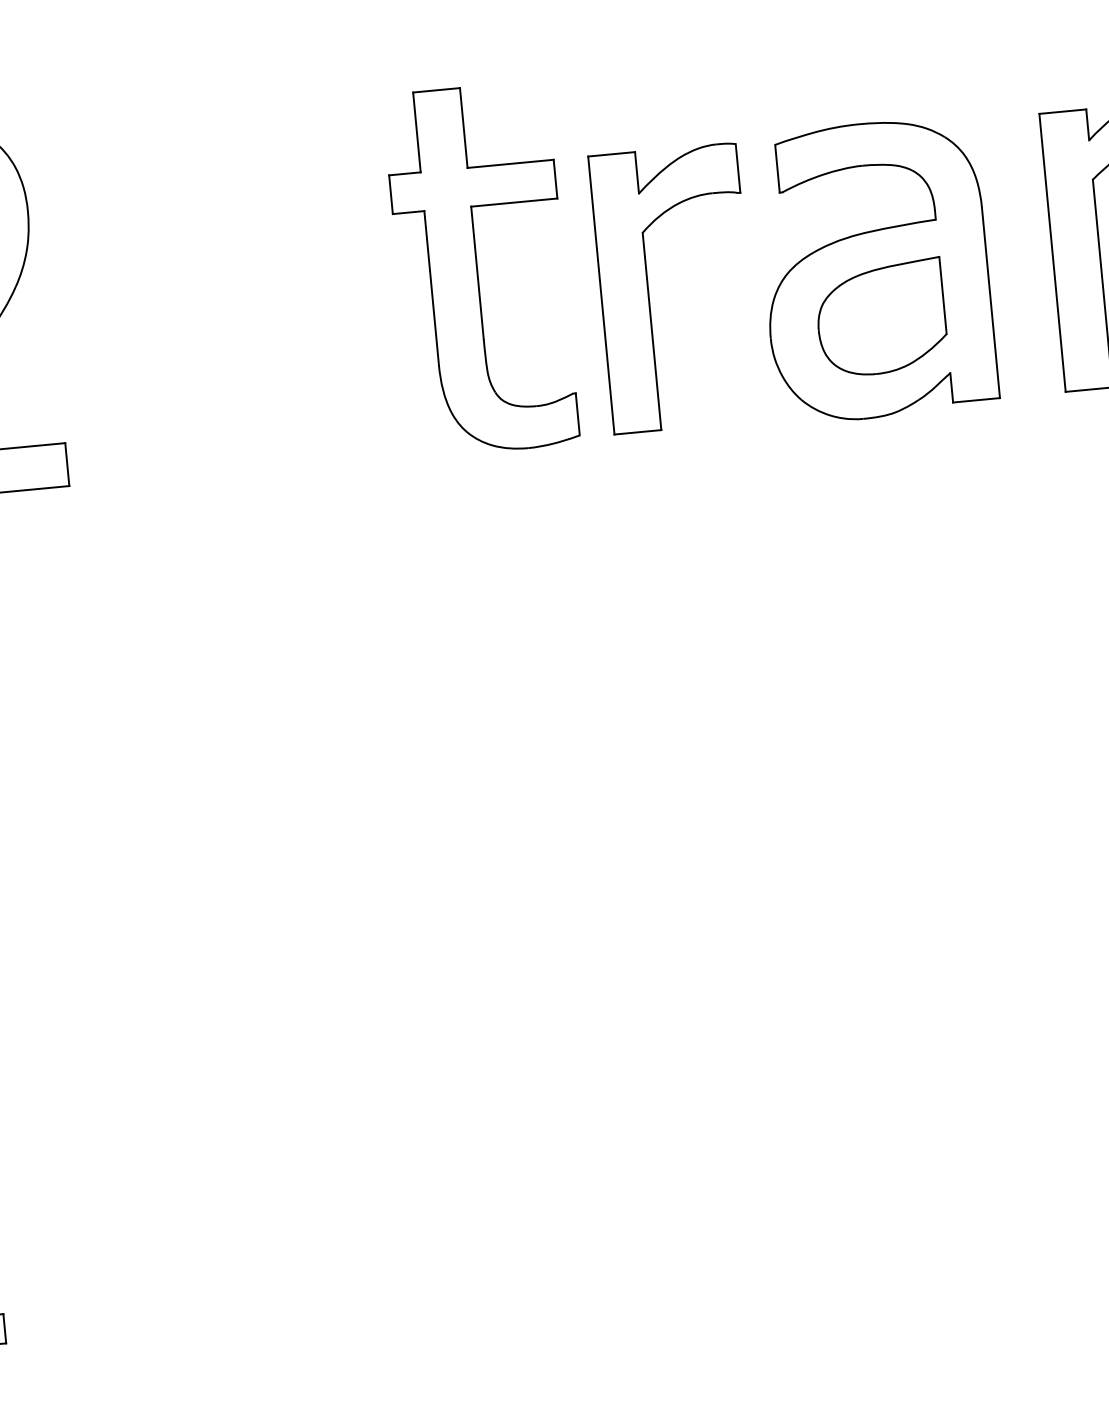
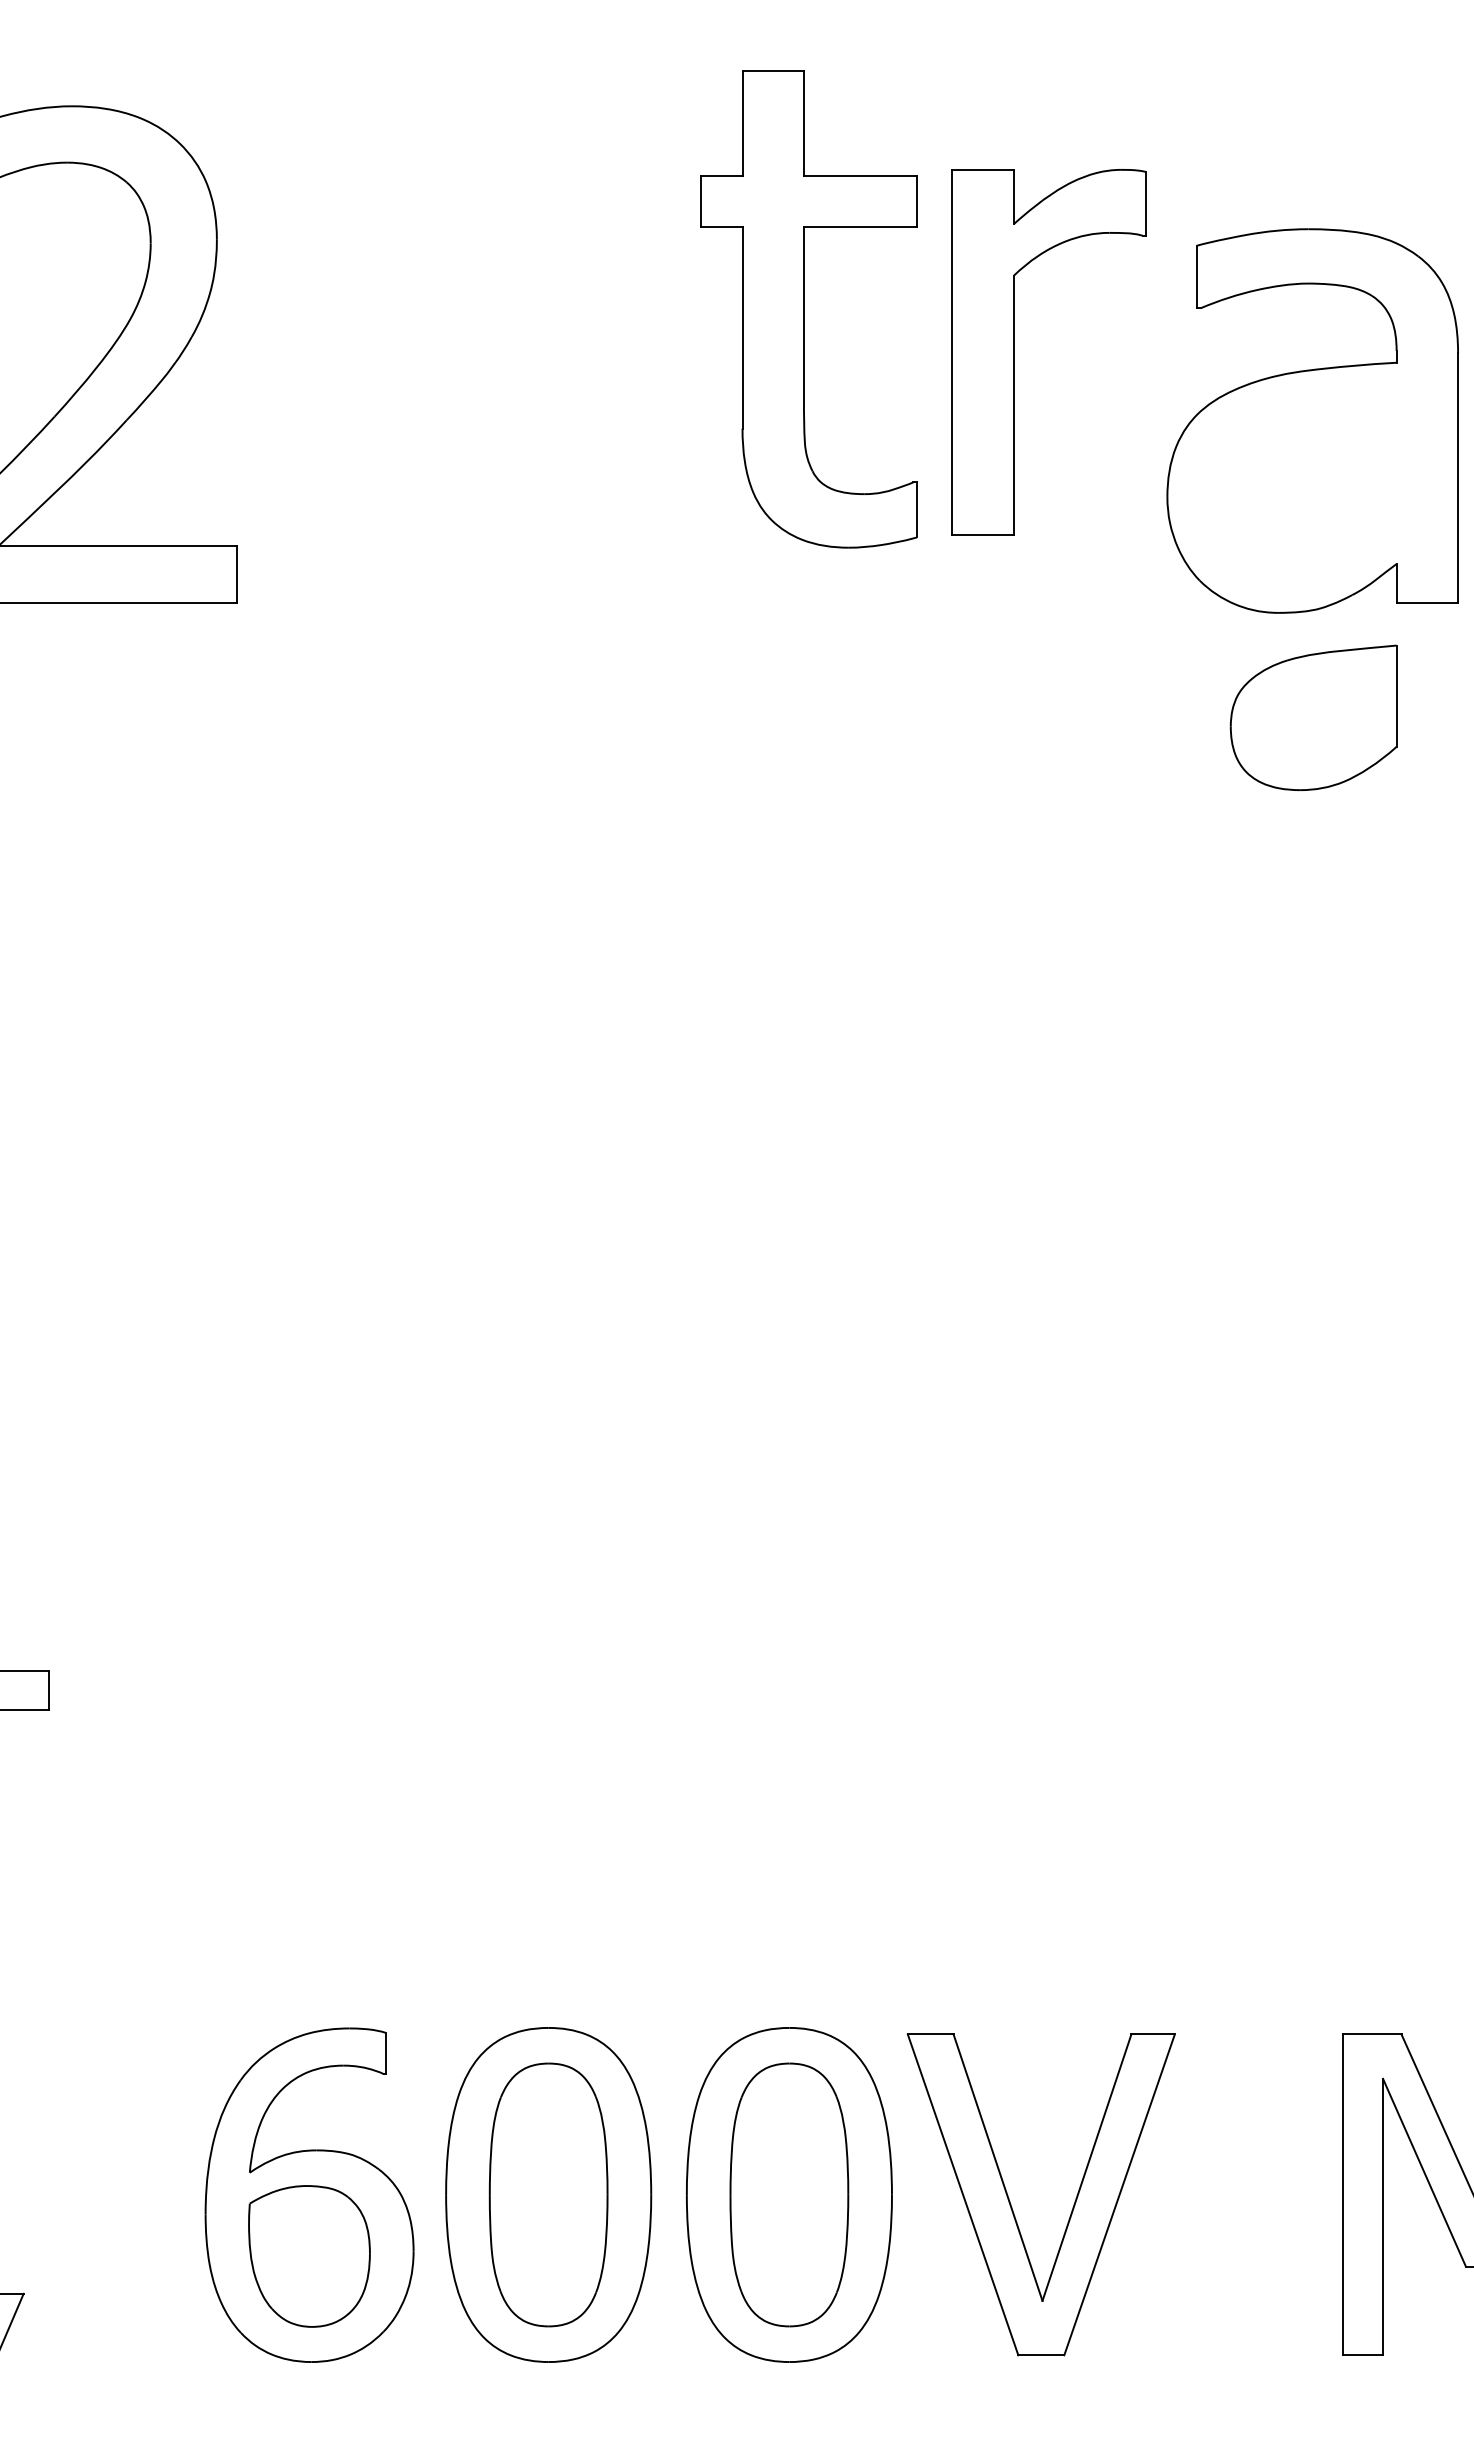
part: (480, 269) -> (808, 309), moved
part: (648, 291) -> (1014, 352), moved
part: (881, 317) -> (1313, 717), moved

